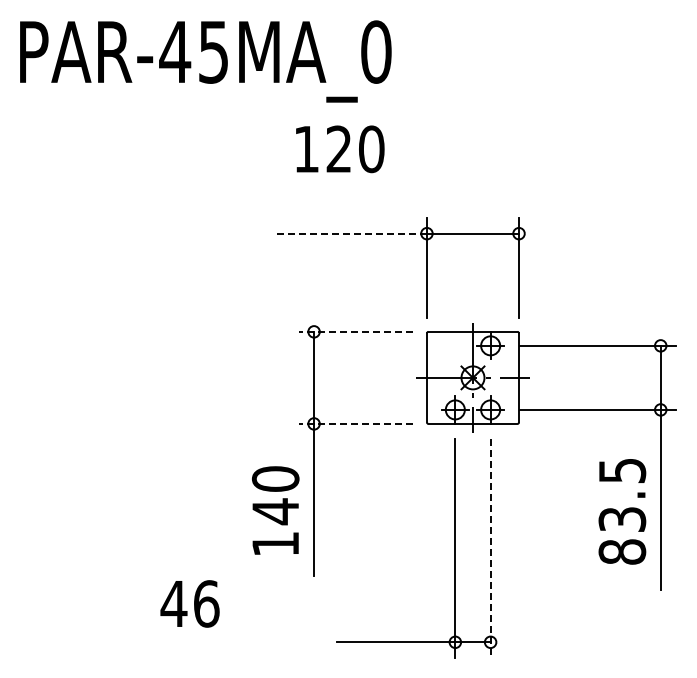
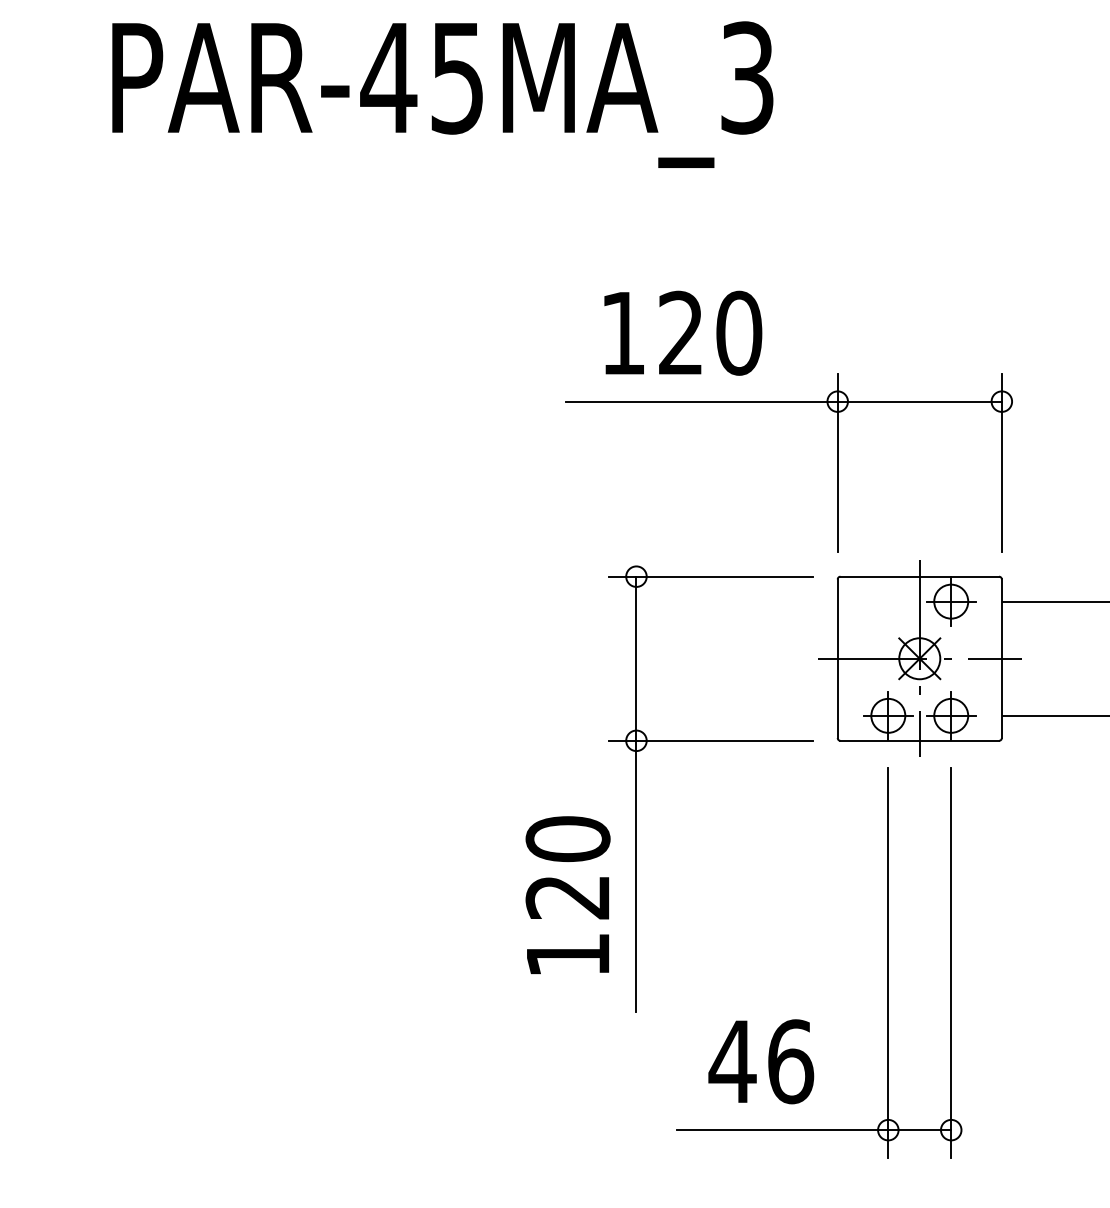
text: (376, 51) -> (747, 76), PAR-45MA_0 -> PAR-45MA_3
text: (340, 149) -> (683, 333), moved
line: (350, 233) -> (701, 401), dashed -> solid
line: (355, 331) -> (710, 576), dashed -> solid
line: (355, 423) -> (710, 740), dashed -> solid
text: (274, 511) -> (565, 896), 140 -> 120
line: (490, 548) -> (950, 962), dashed -> solid
text: (189, 603) -> (760, 1060), moved

